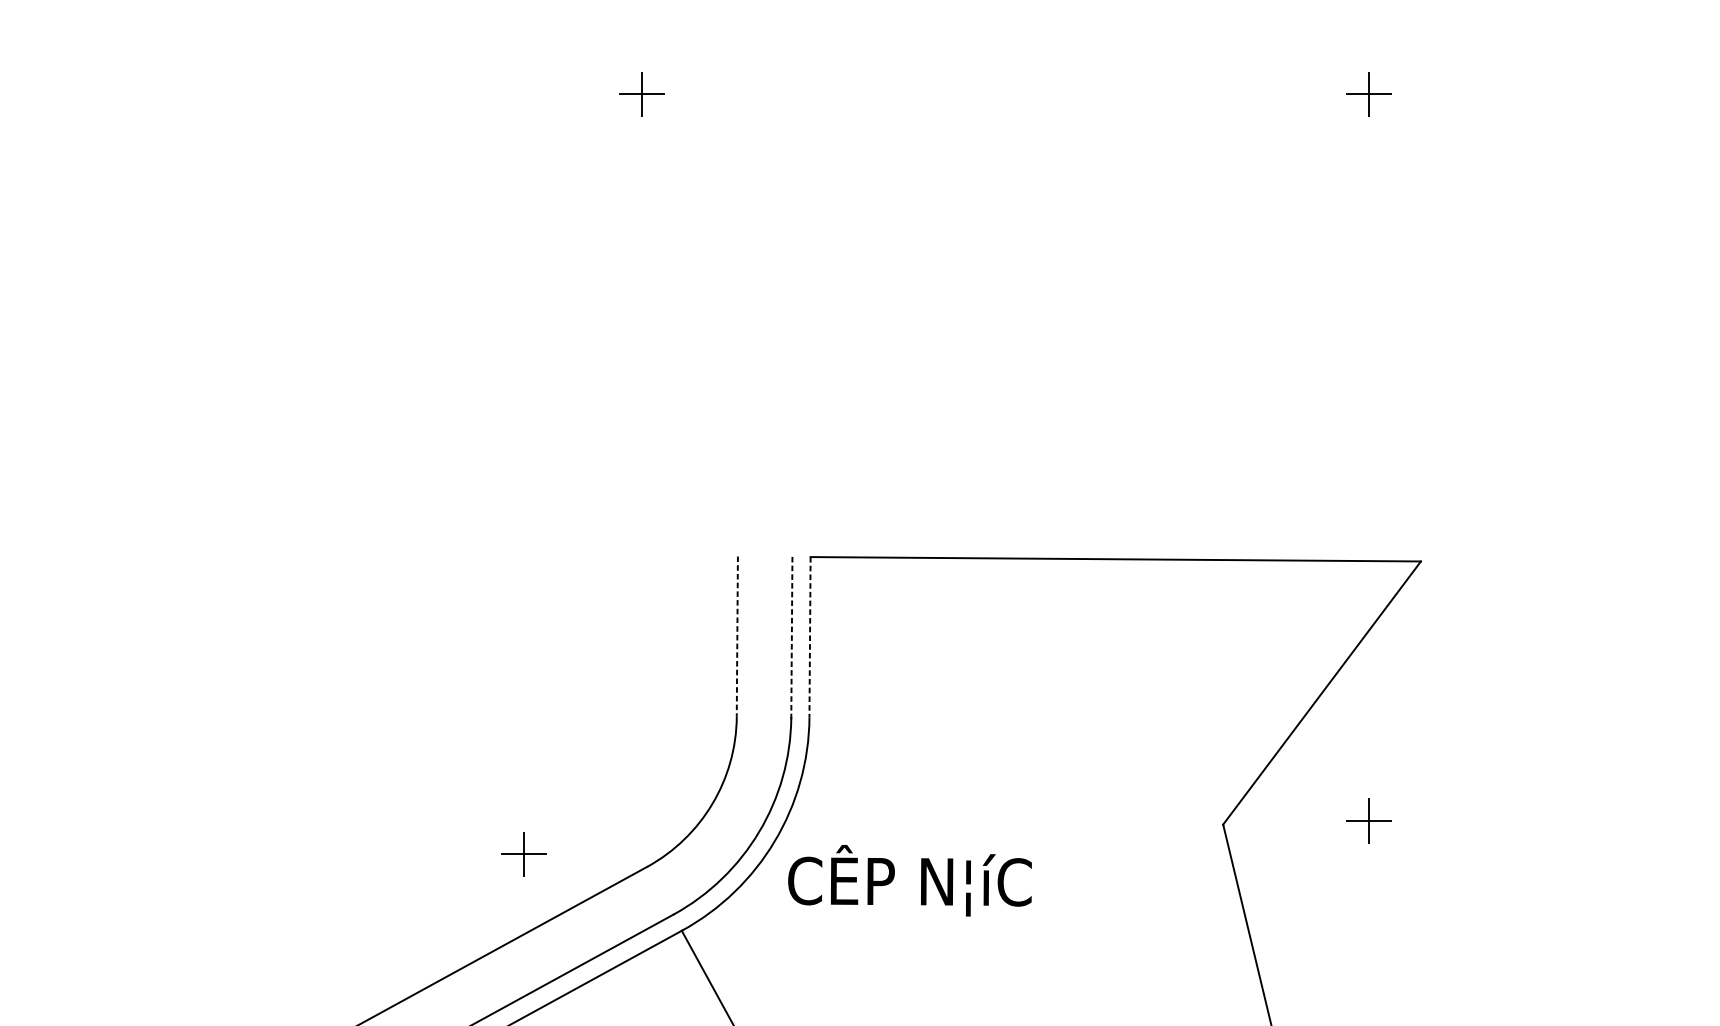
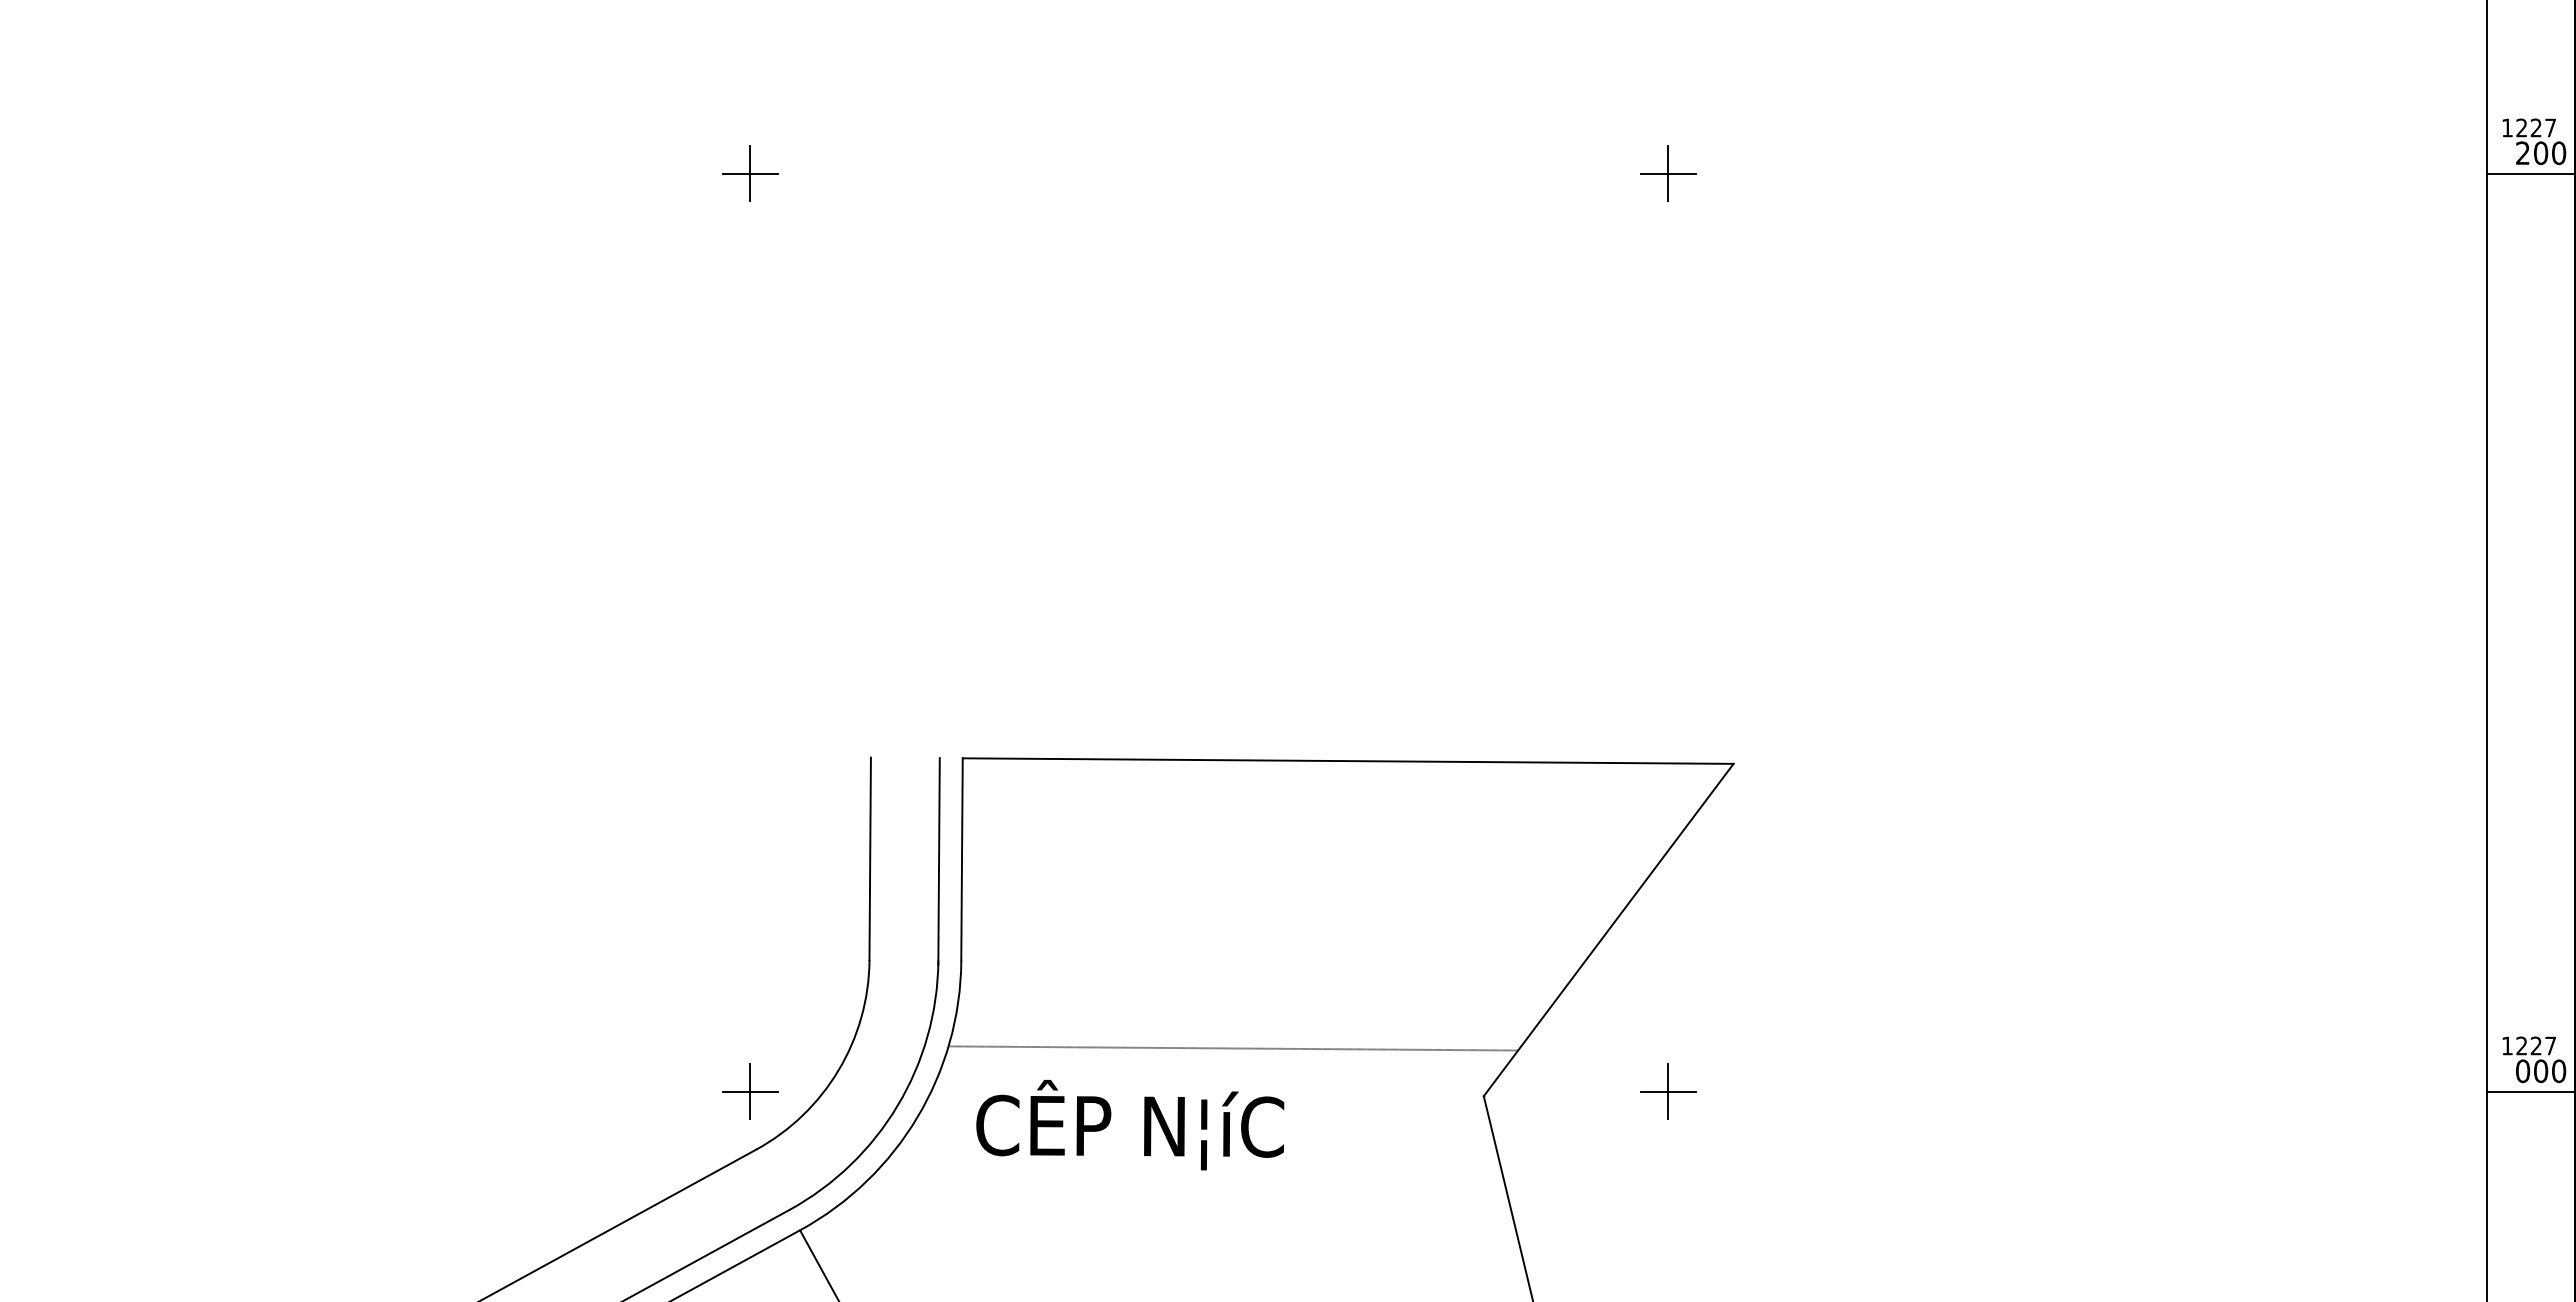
line: (737, 637) -> (870, 859), dashed -> solid
line: (810, 637) -> (962, 860), dashed -> solid
line: (792, 638) -> (939, 861), dashed -> solid
line: (1024, 786) -> (1233, 1048), added
part: (524, 854) -> (750, 1091), moved
text: (910, 880) -> (1130, 1124), moved

